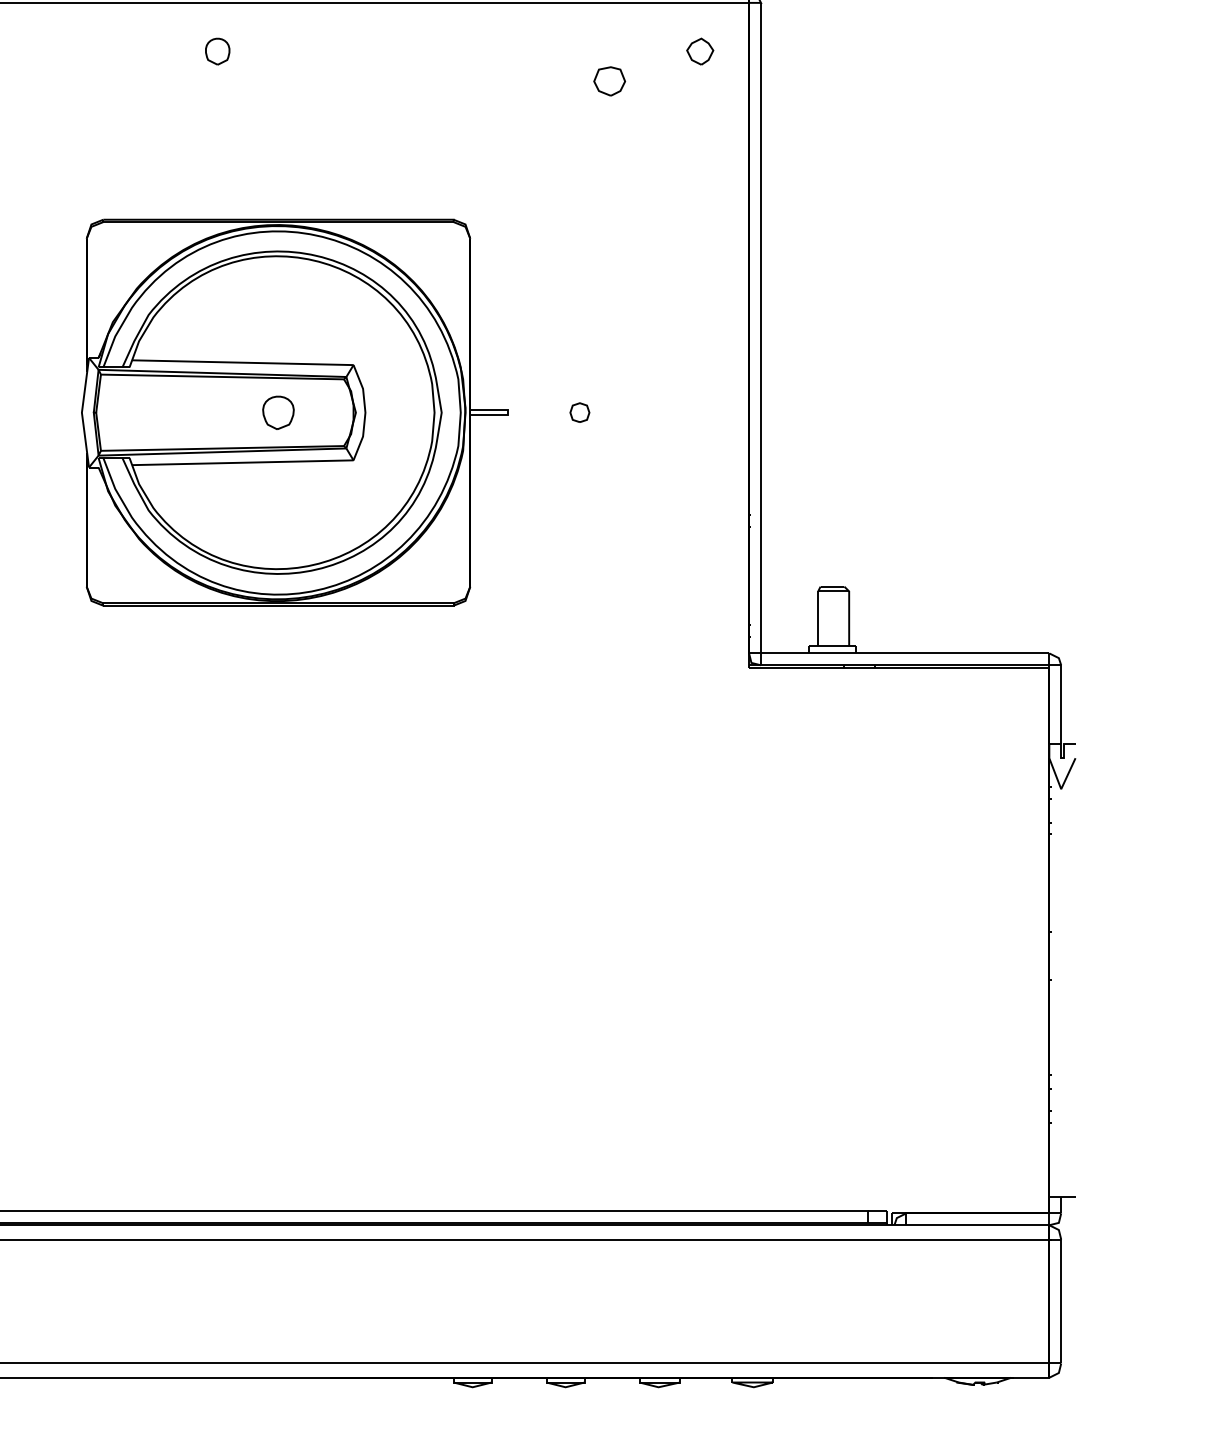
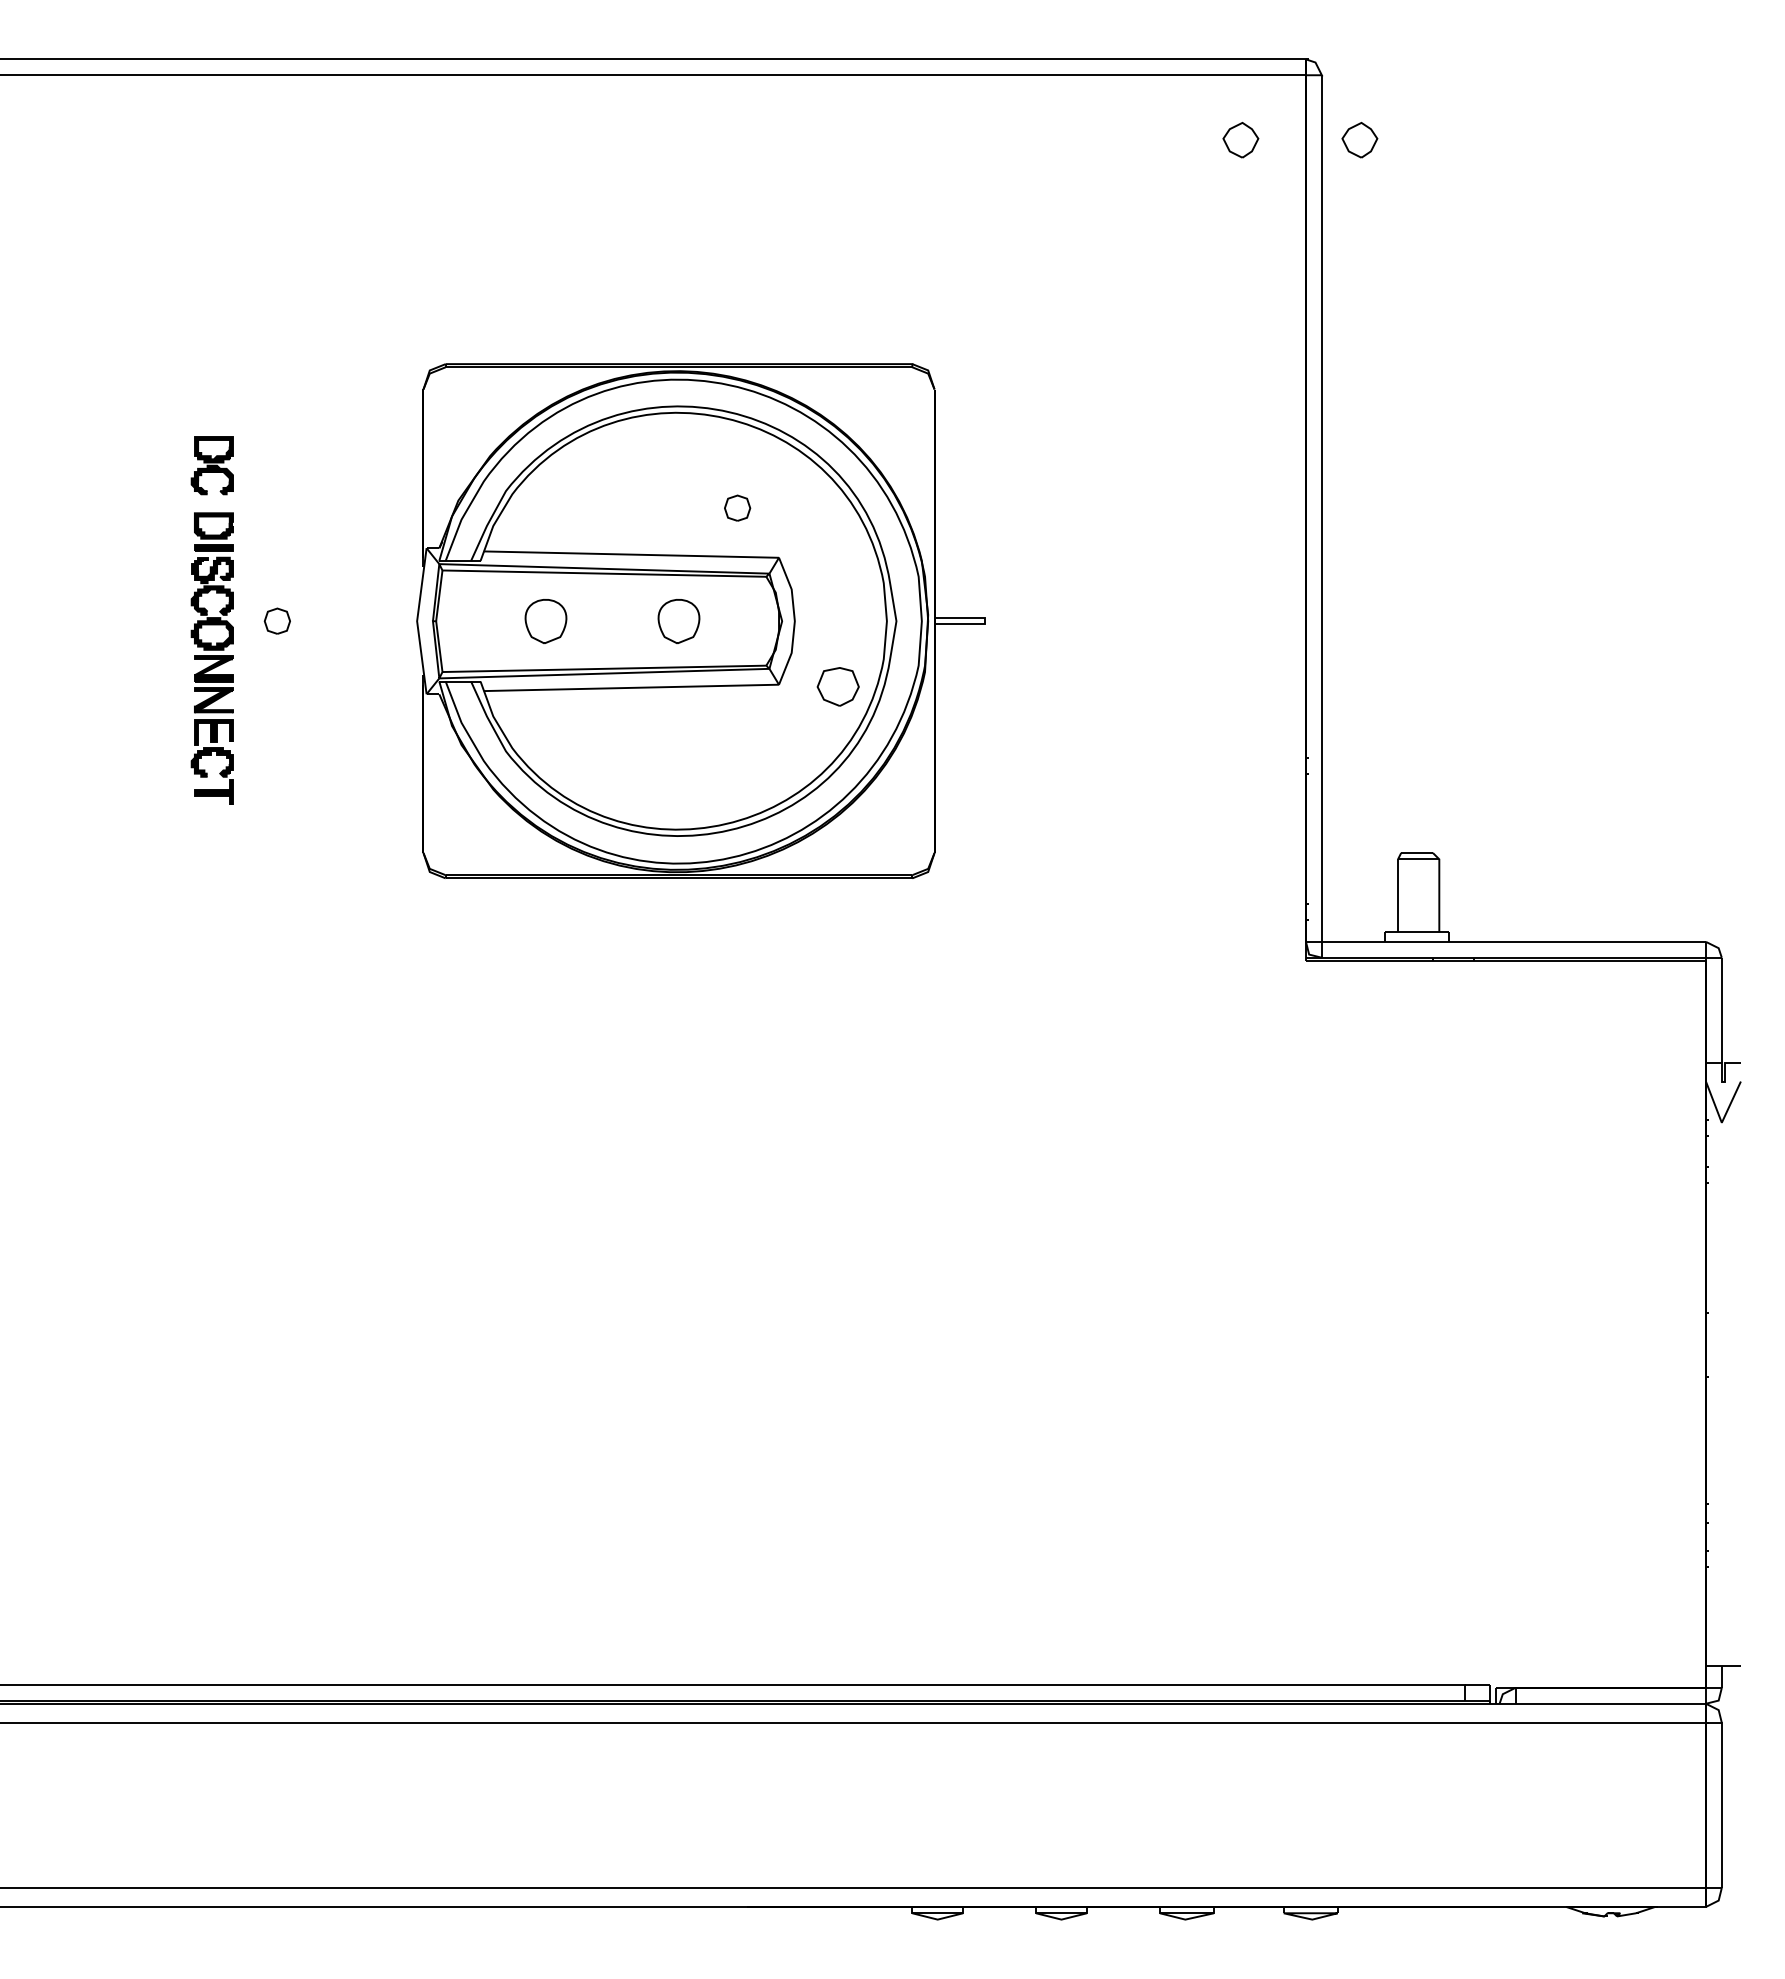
part: (217, 51) -> (597, 140), removed
part: (789, 51) -> (1359, 140), added
part: (609, 81) -> (837, 686), moved
part: (178, 412) -> (545, 621), added
part: (579, 412) -> (737, 507), moved

